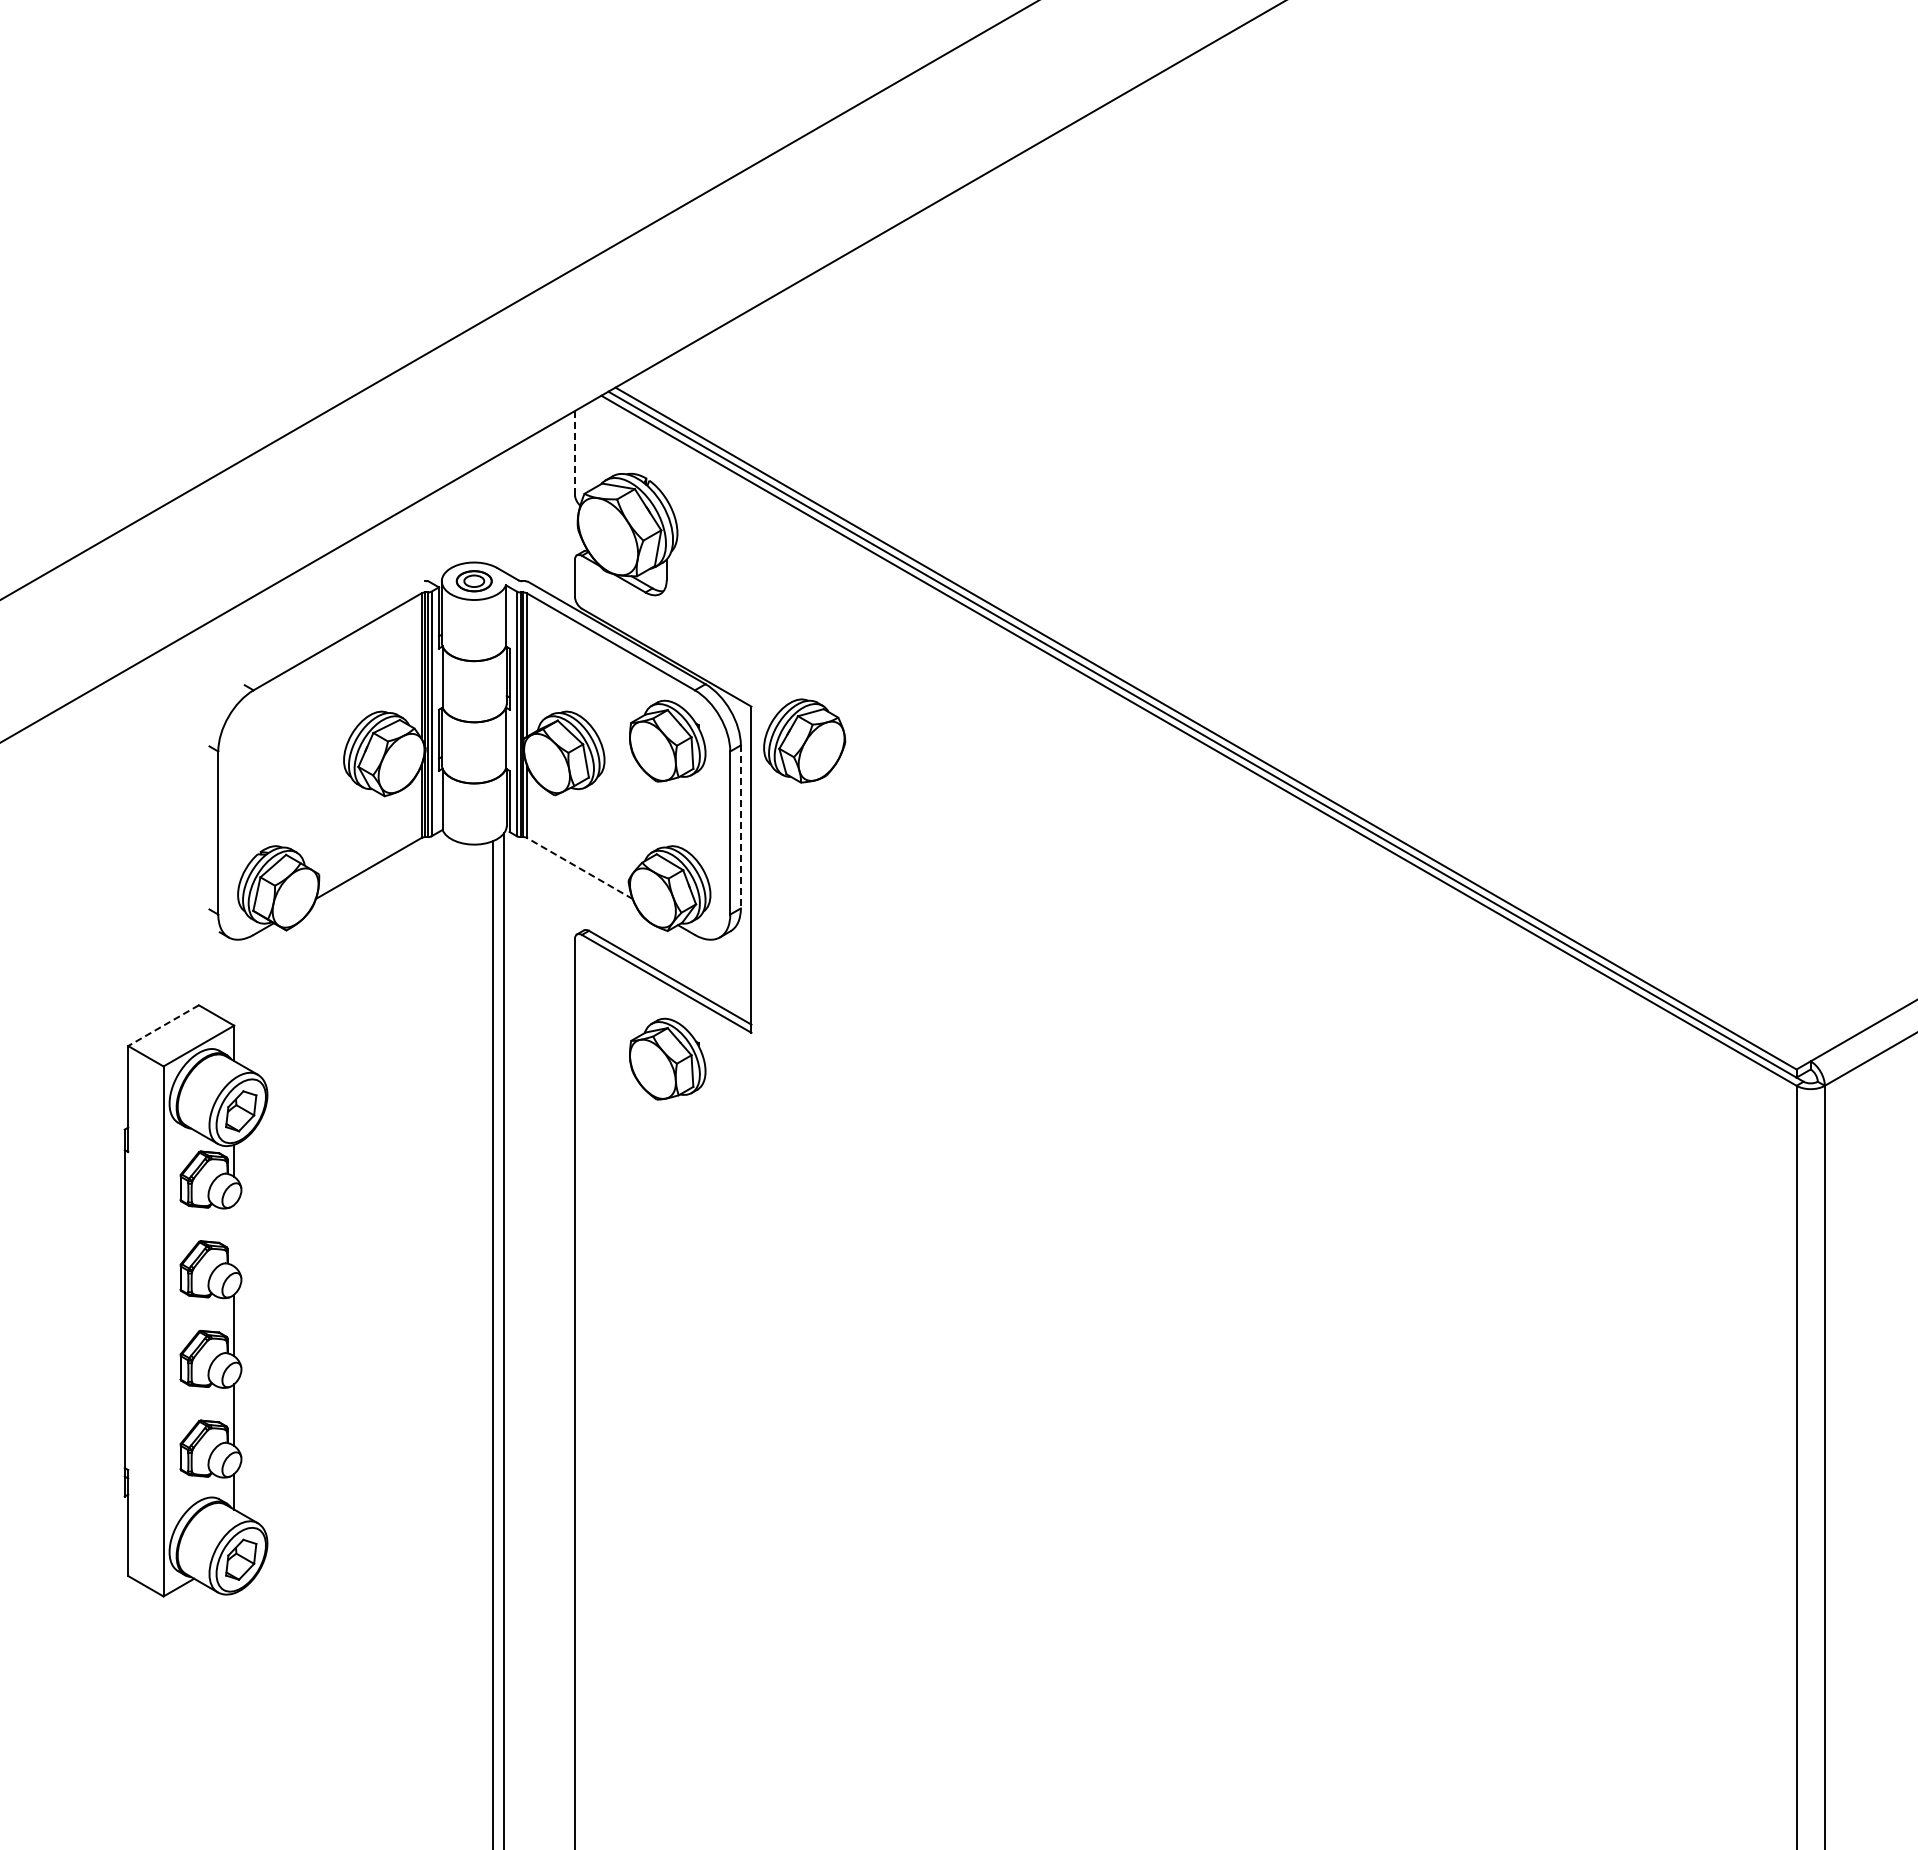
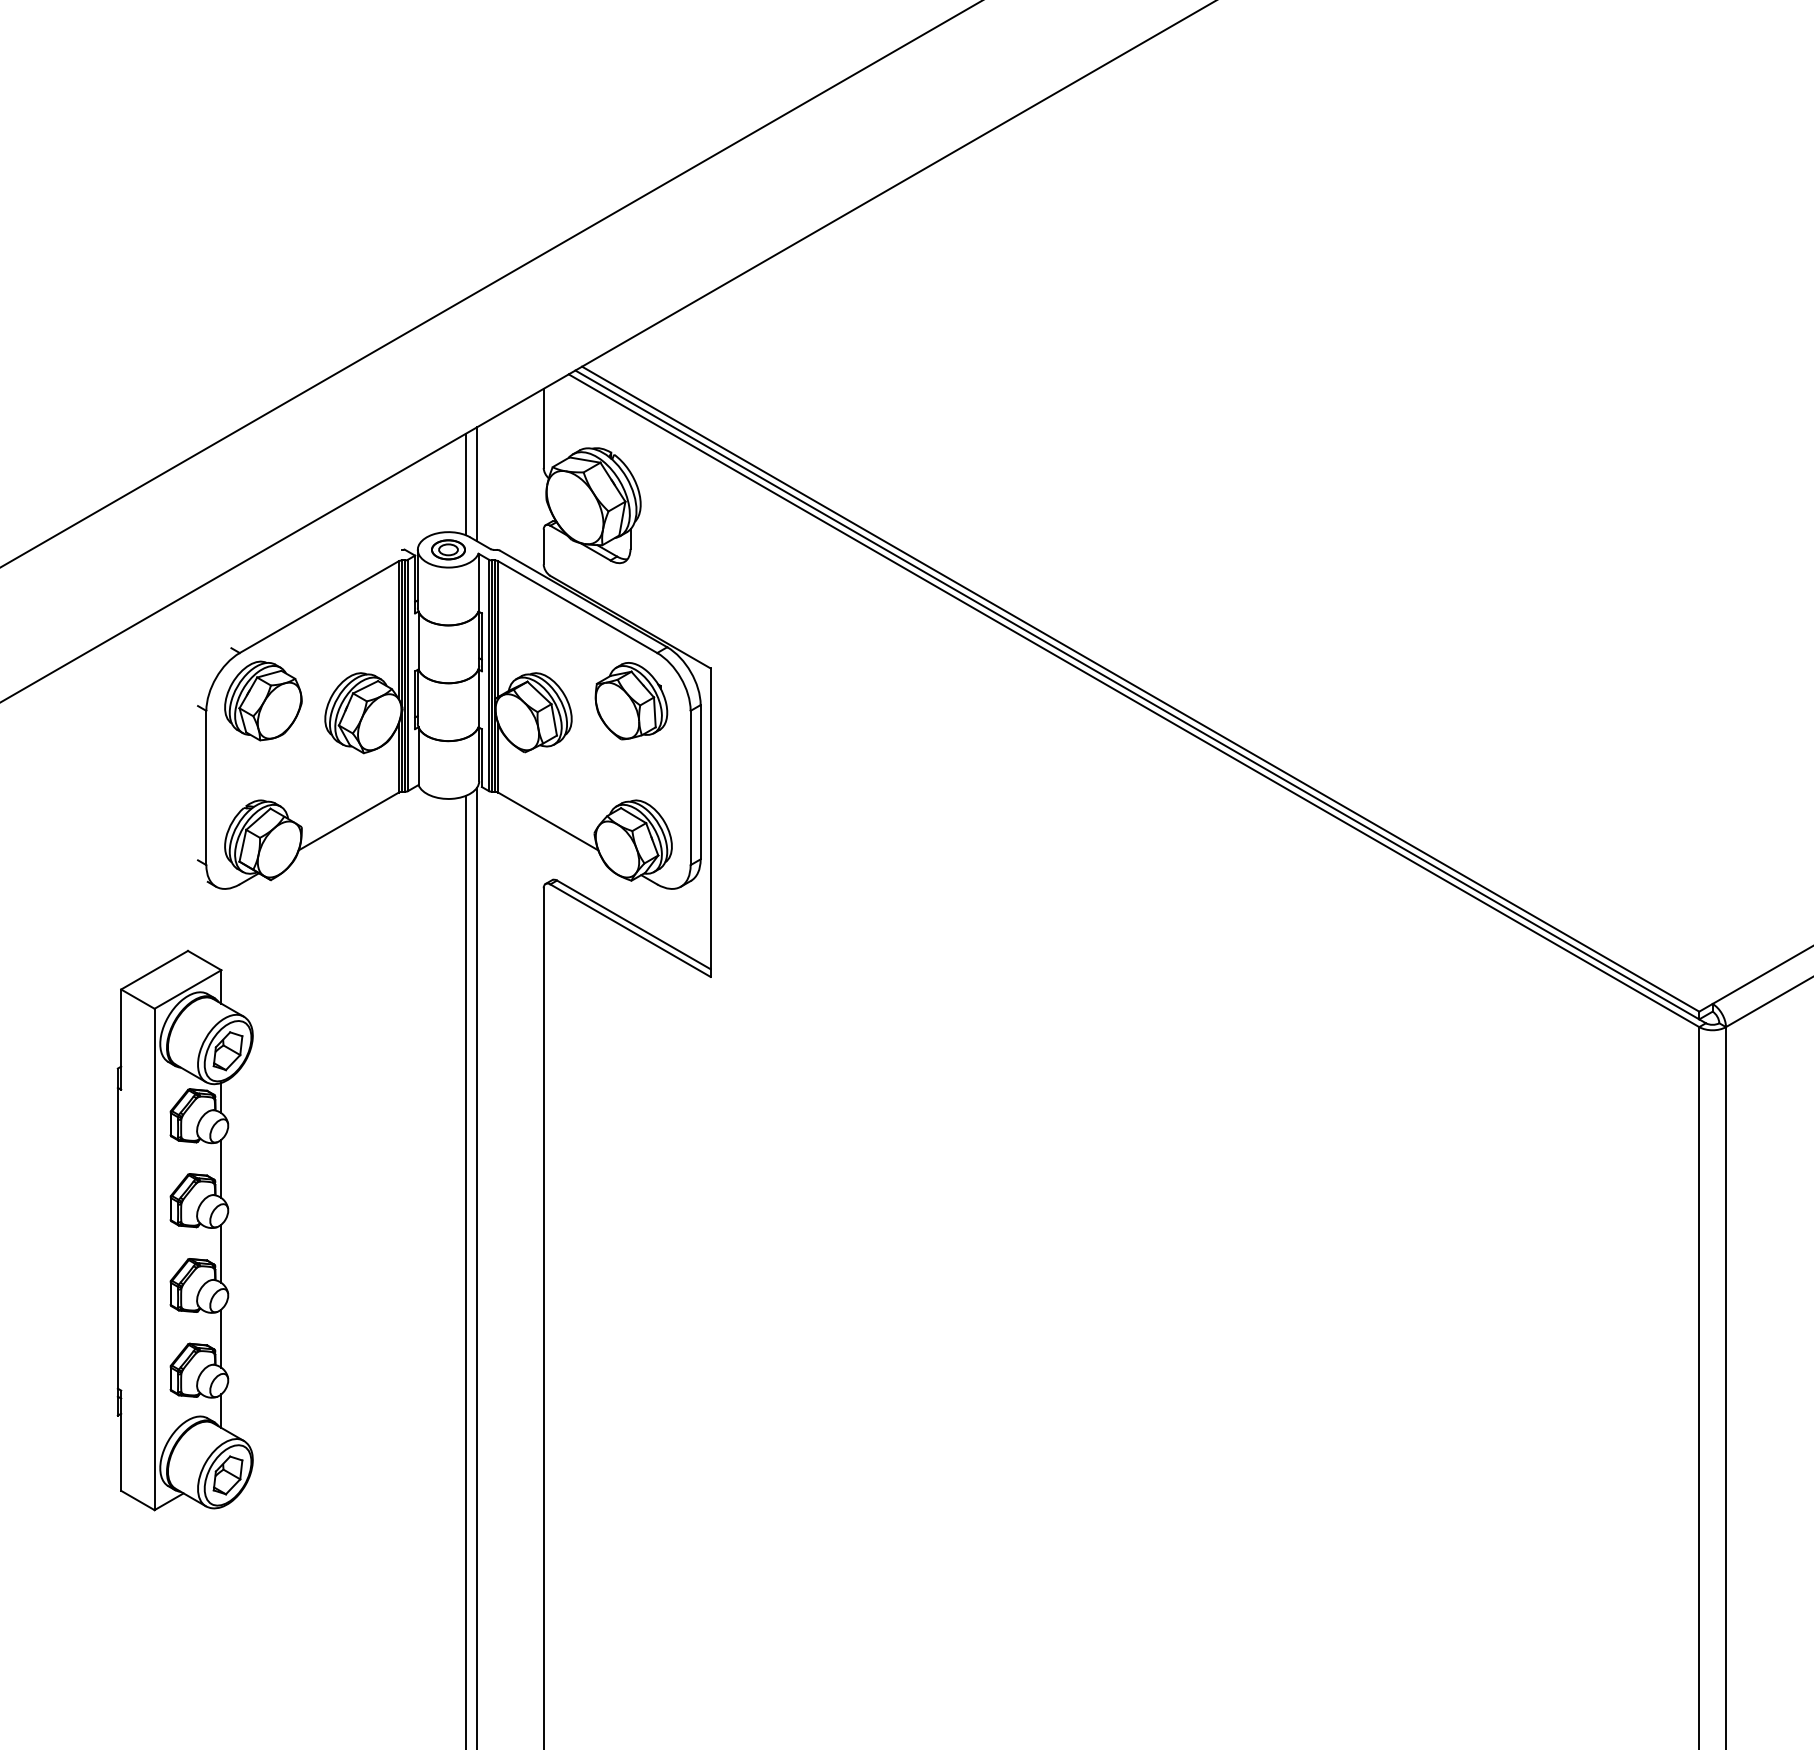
line: (574, 452) -> (543, 428), dashed -> solid
line: (492, 511) -> (465, 483), added
line: (504, 511) -> (477, 483), added
part: (804, 740) -> (263, 700), moved
line: (740, 826) -> (700, 781), dashed -> solid
line: (579, 868) -> (548, 821), dashed -> solid
line: (163, 1025) -> (154, 970), dashed -> solid
part: (667, 1058) -> (631, 1001), removed
line: (234, 1235) -> (221, 1168), added

